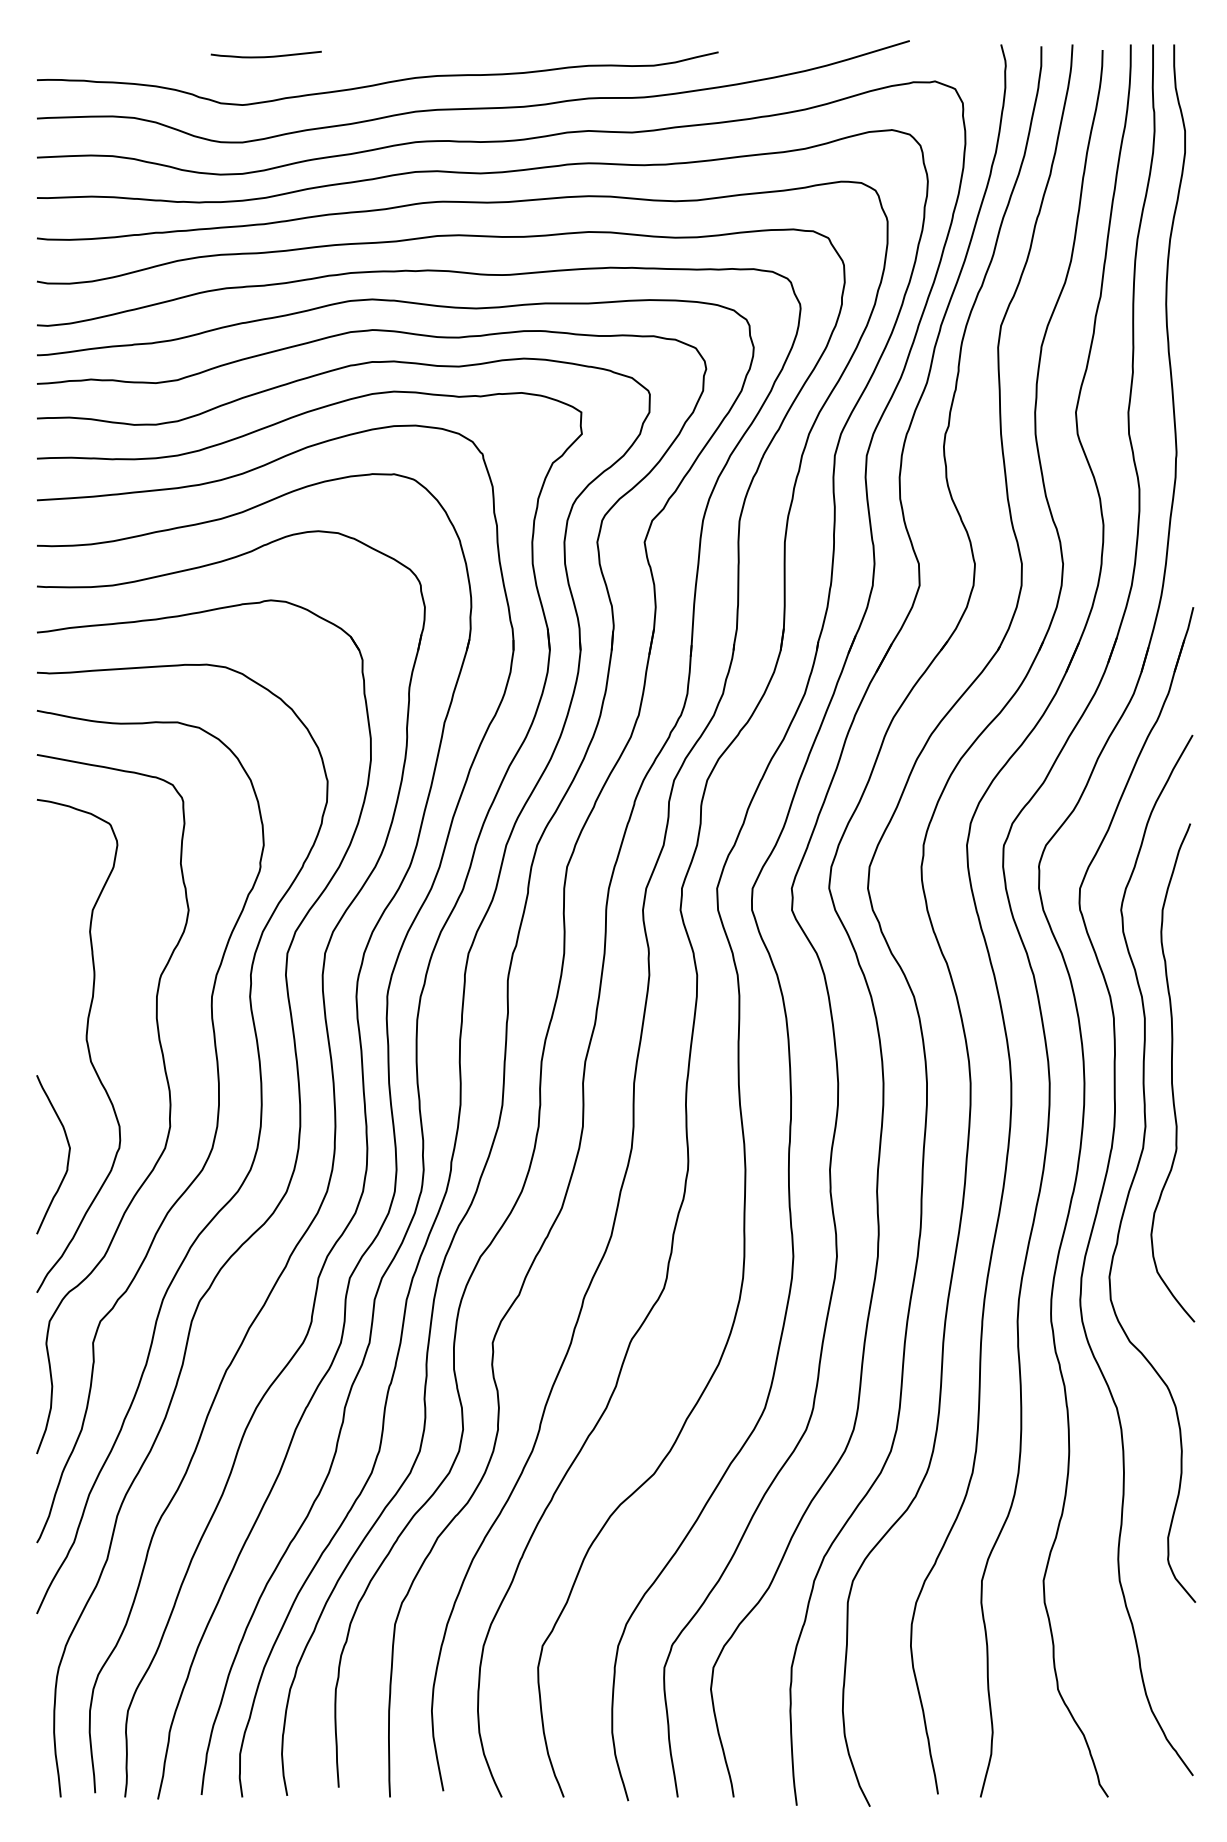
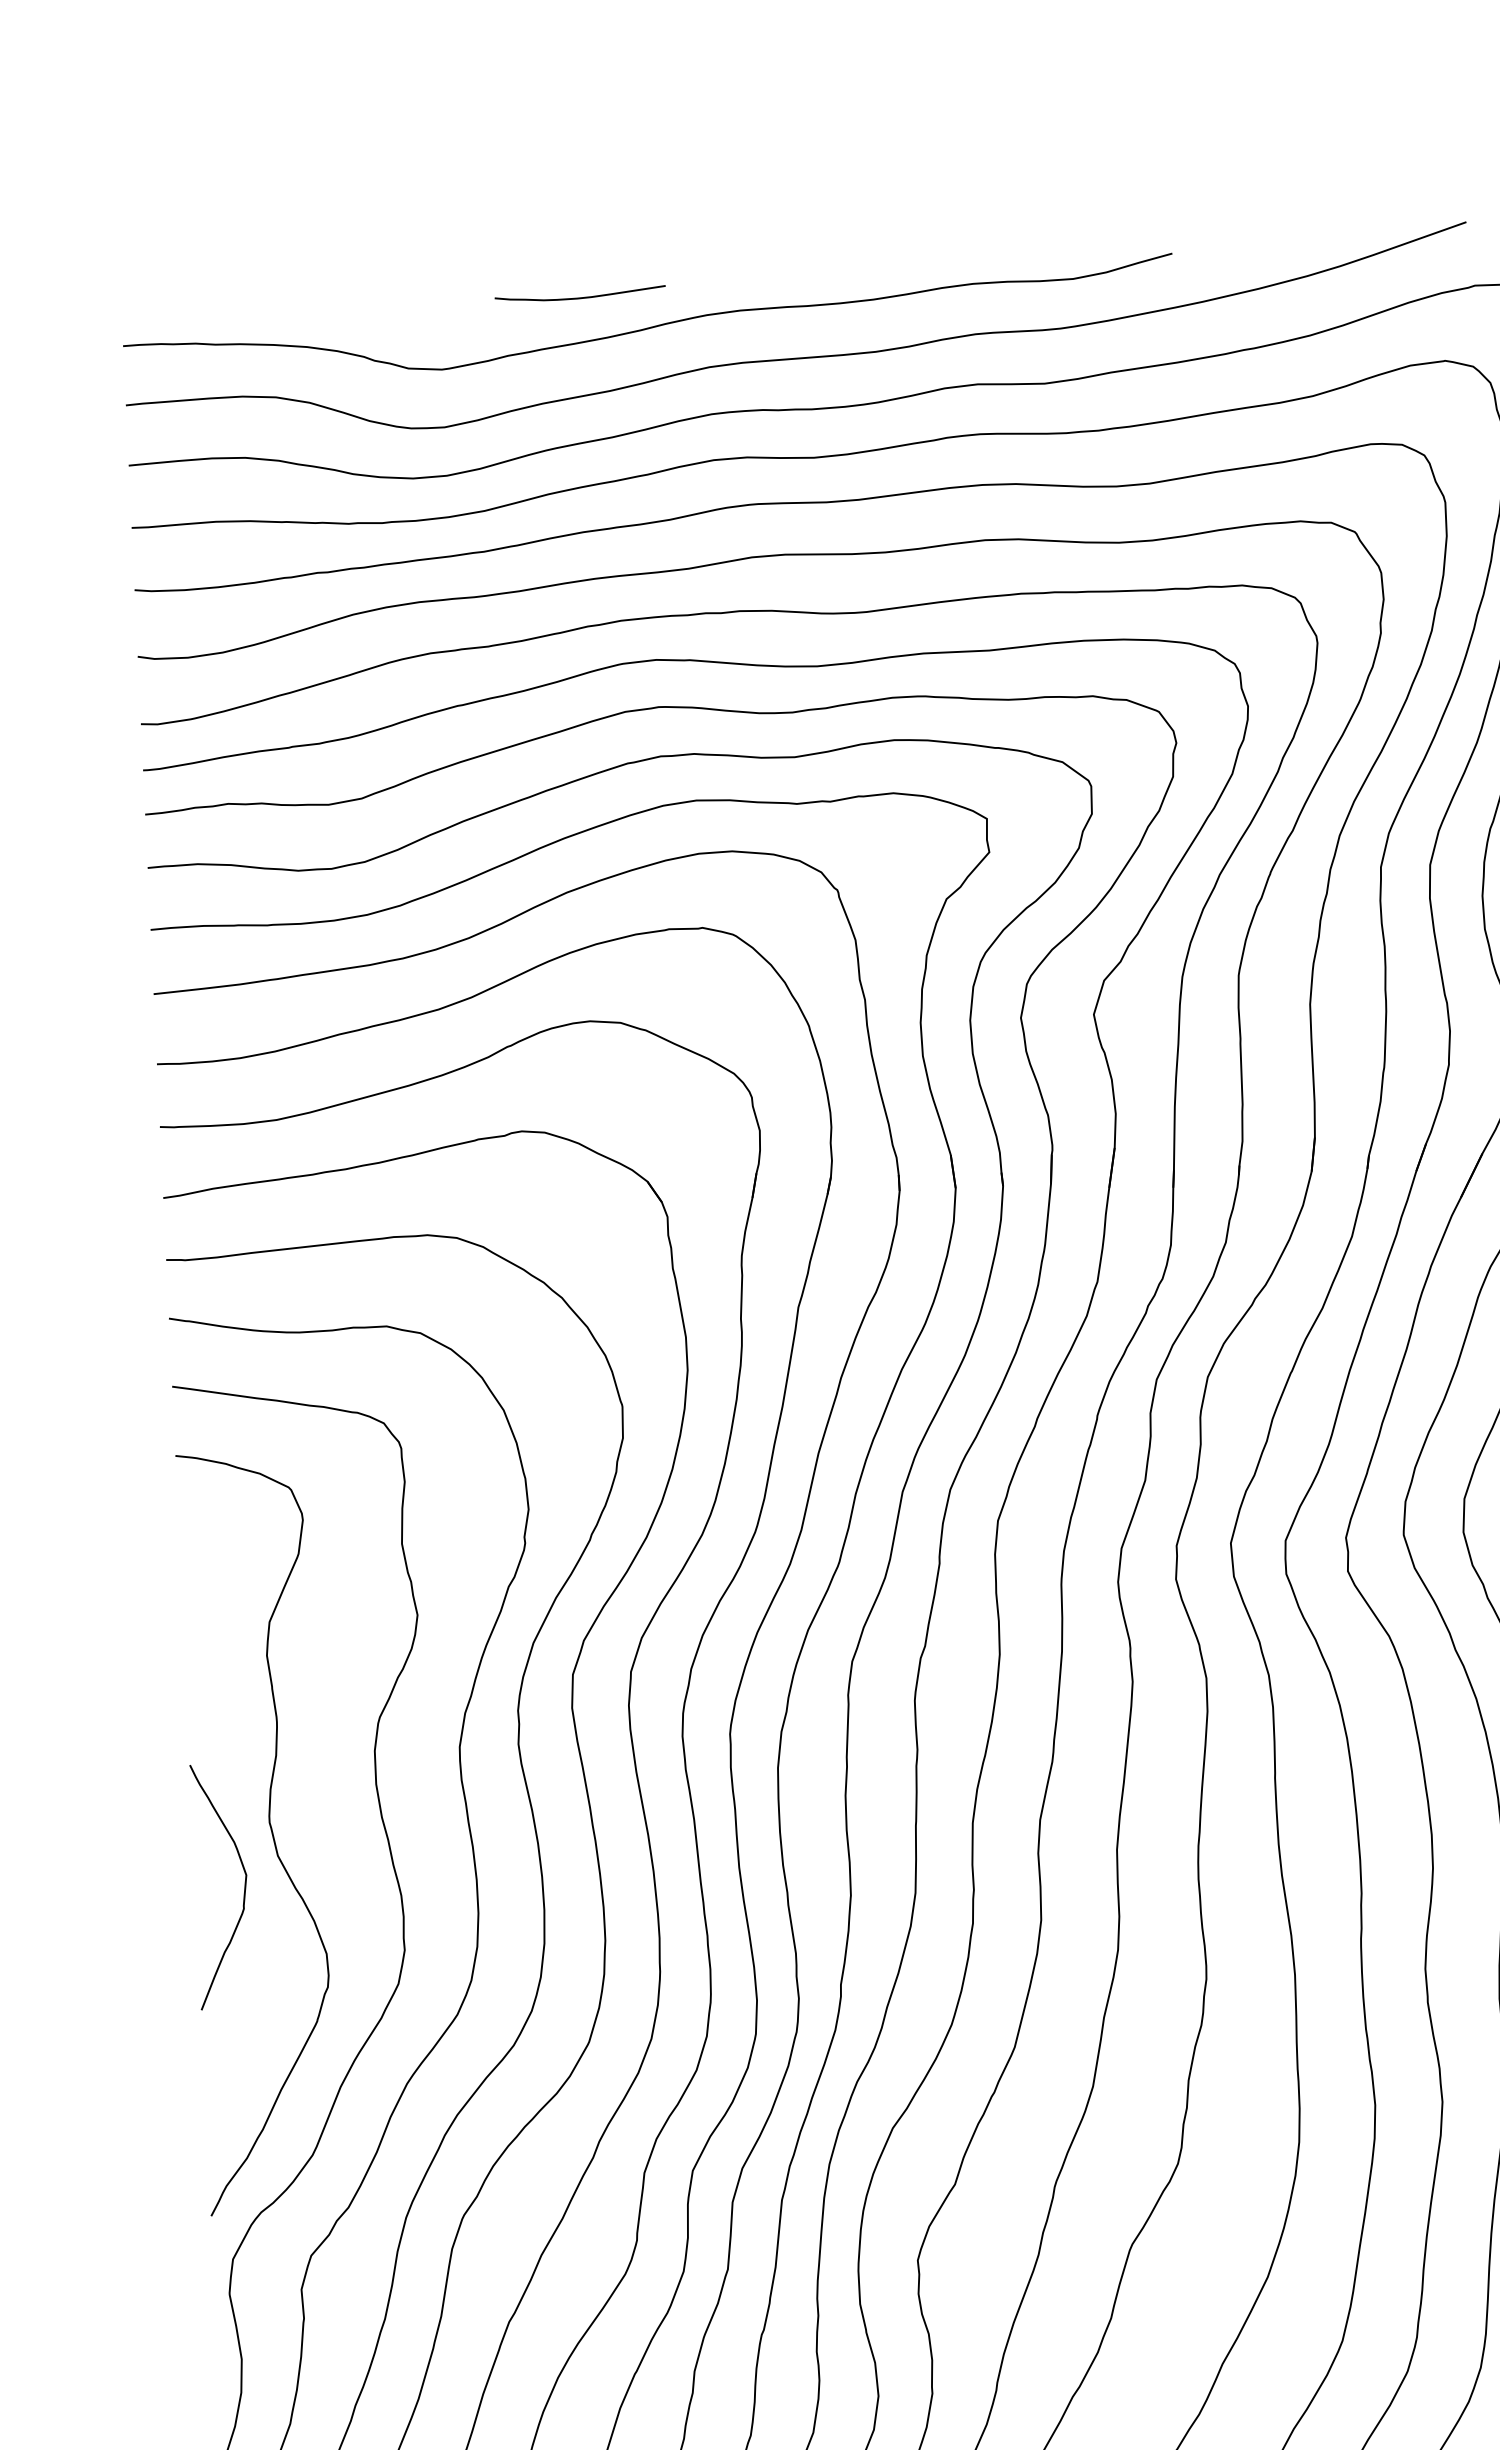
curve: (265, 56) -> (579, 297), moved
curve: (67, 1157) -> (243, 1889), moved

